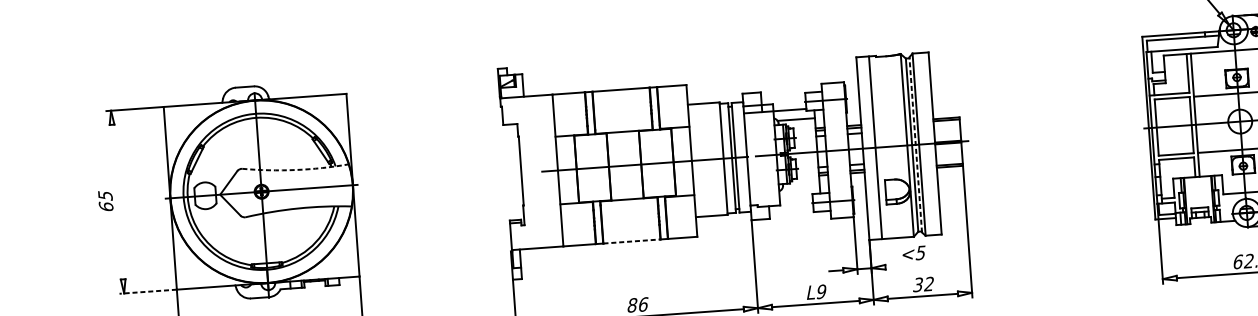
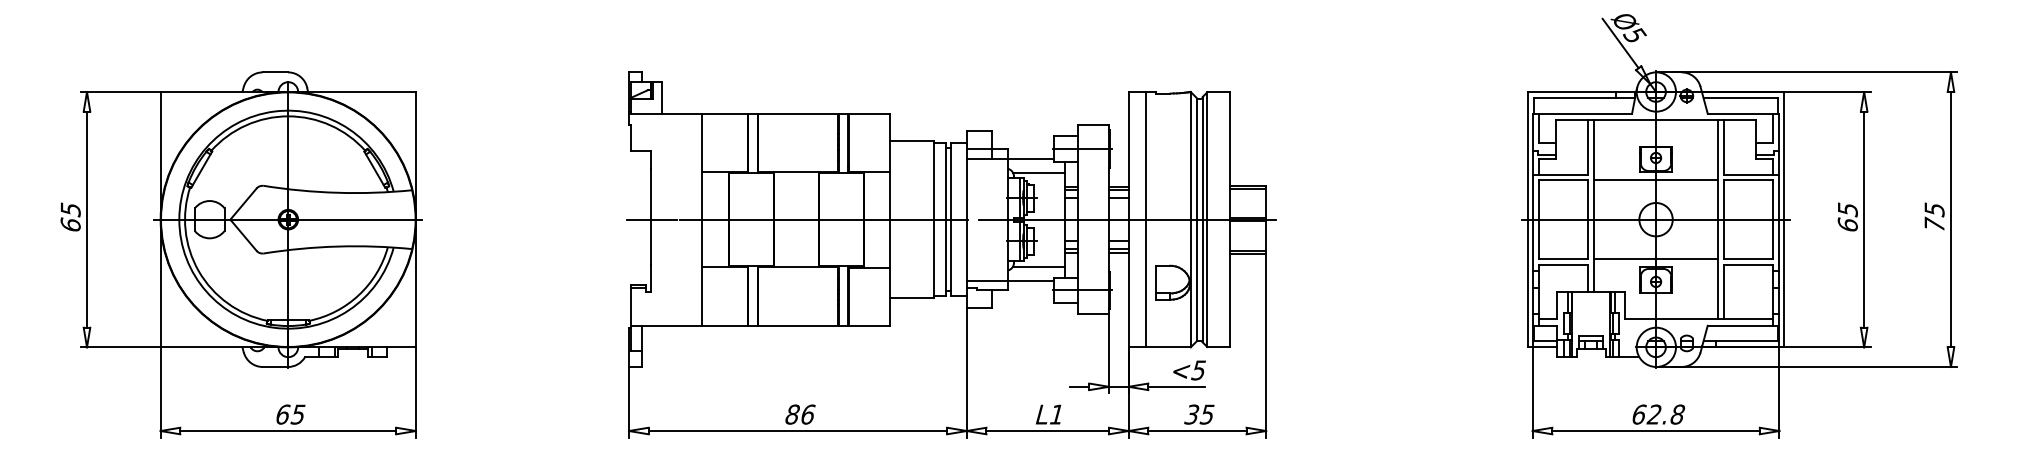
line: (915, 144) -> (1202, 219), dashed -> solid
arc: (295, 169) -> (337, 192), dashed -> solid
line: (522, 172) -> (652, 219), added
line: (800, 186) -> (1038, 266), added
line: (781, 198) -> (1010, 280), added
line: (117, 201) -> (87, 219), added
line: (632, 241) -> (798, 325), dashed -> solid
line: (905, 265) -> (1176, 386), added
text: (928, 284) -> (1206, 414), 32 -> 35
line: (148, 291) -> (120, 347), dashed -> solid
text: (821, 291) -> (1056, 414), L9 -> L1

